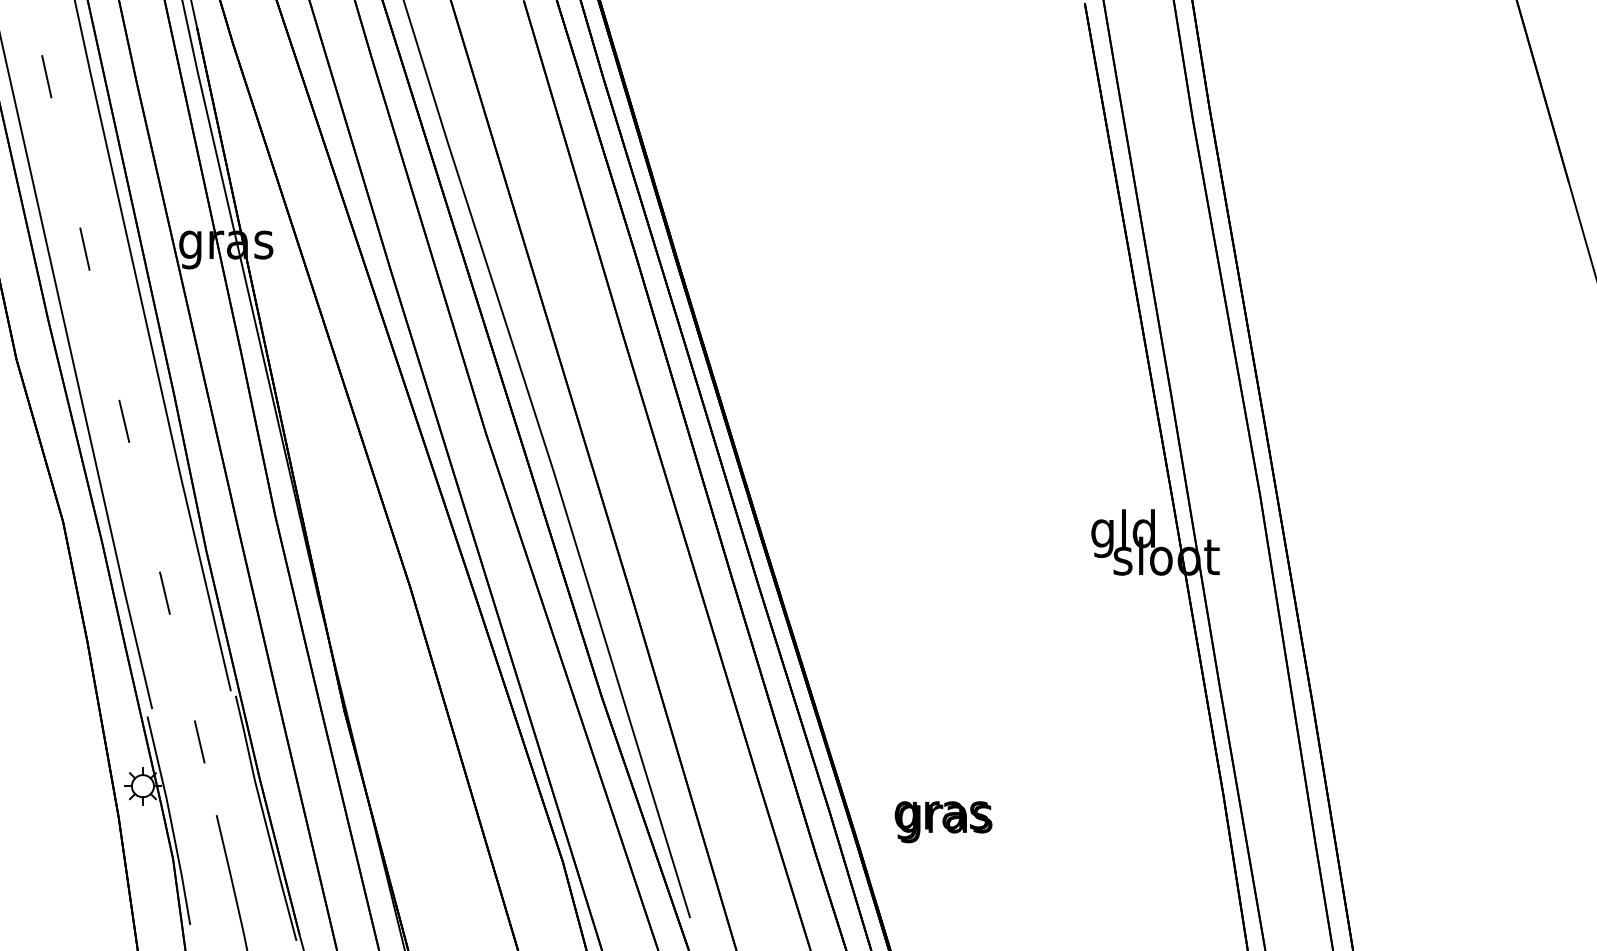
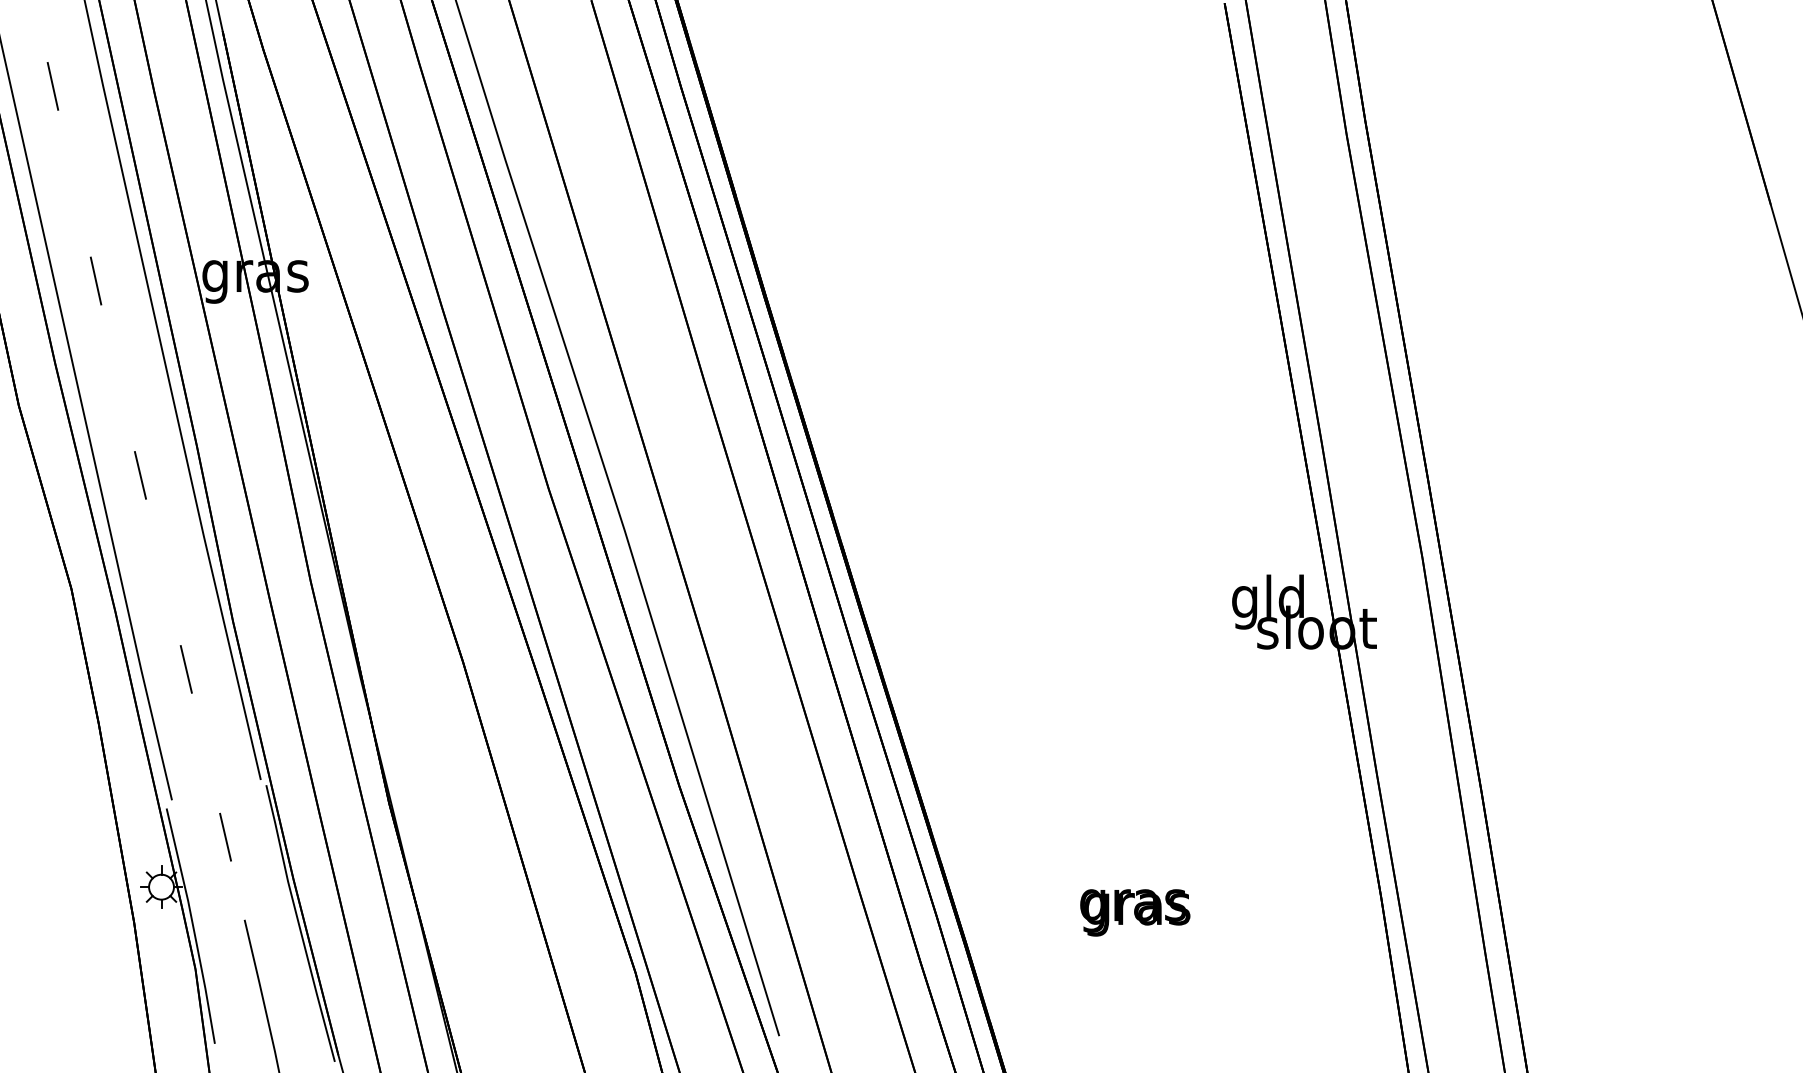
text: (943, 821) -> (1135, 912), moved

